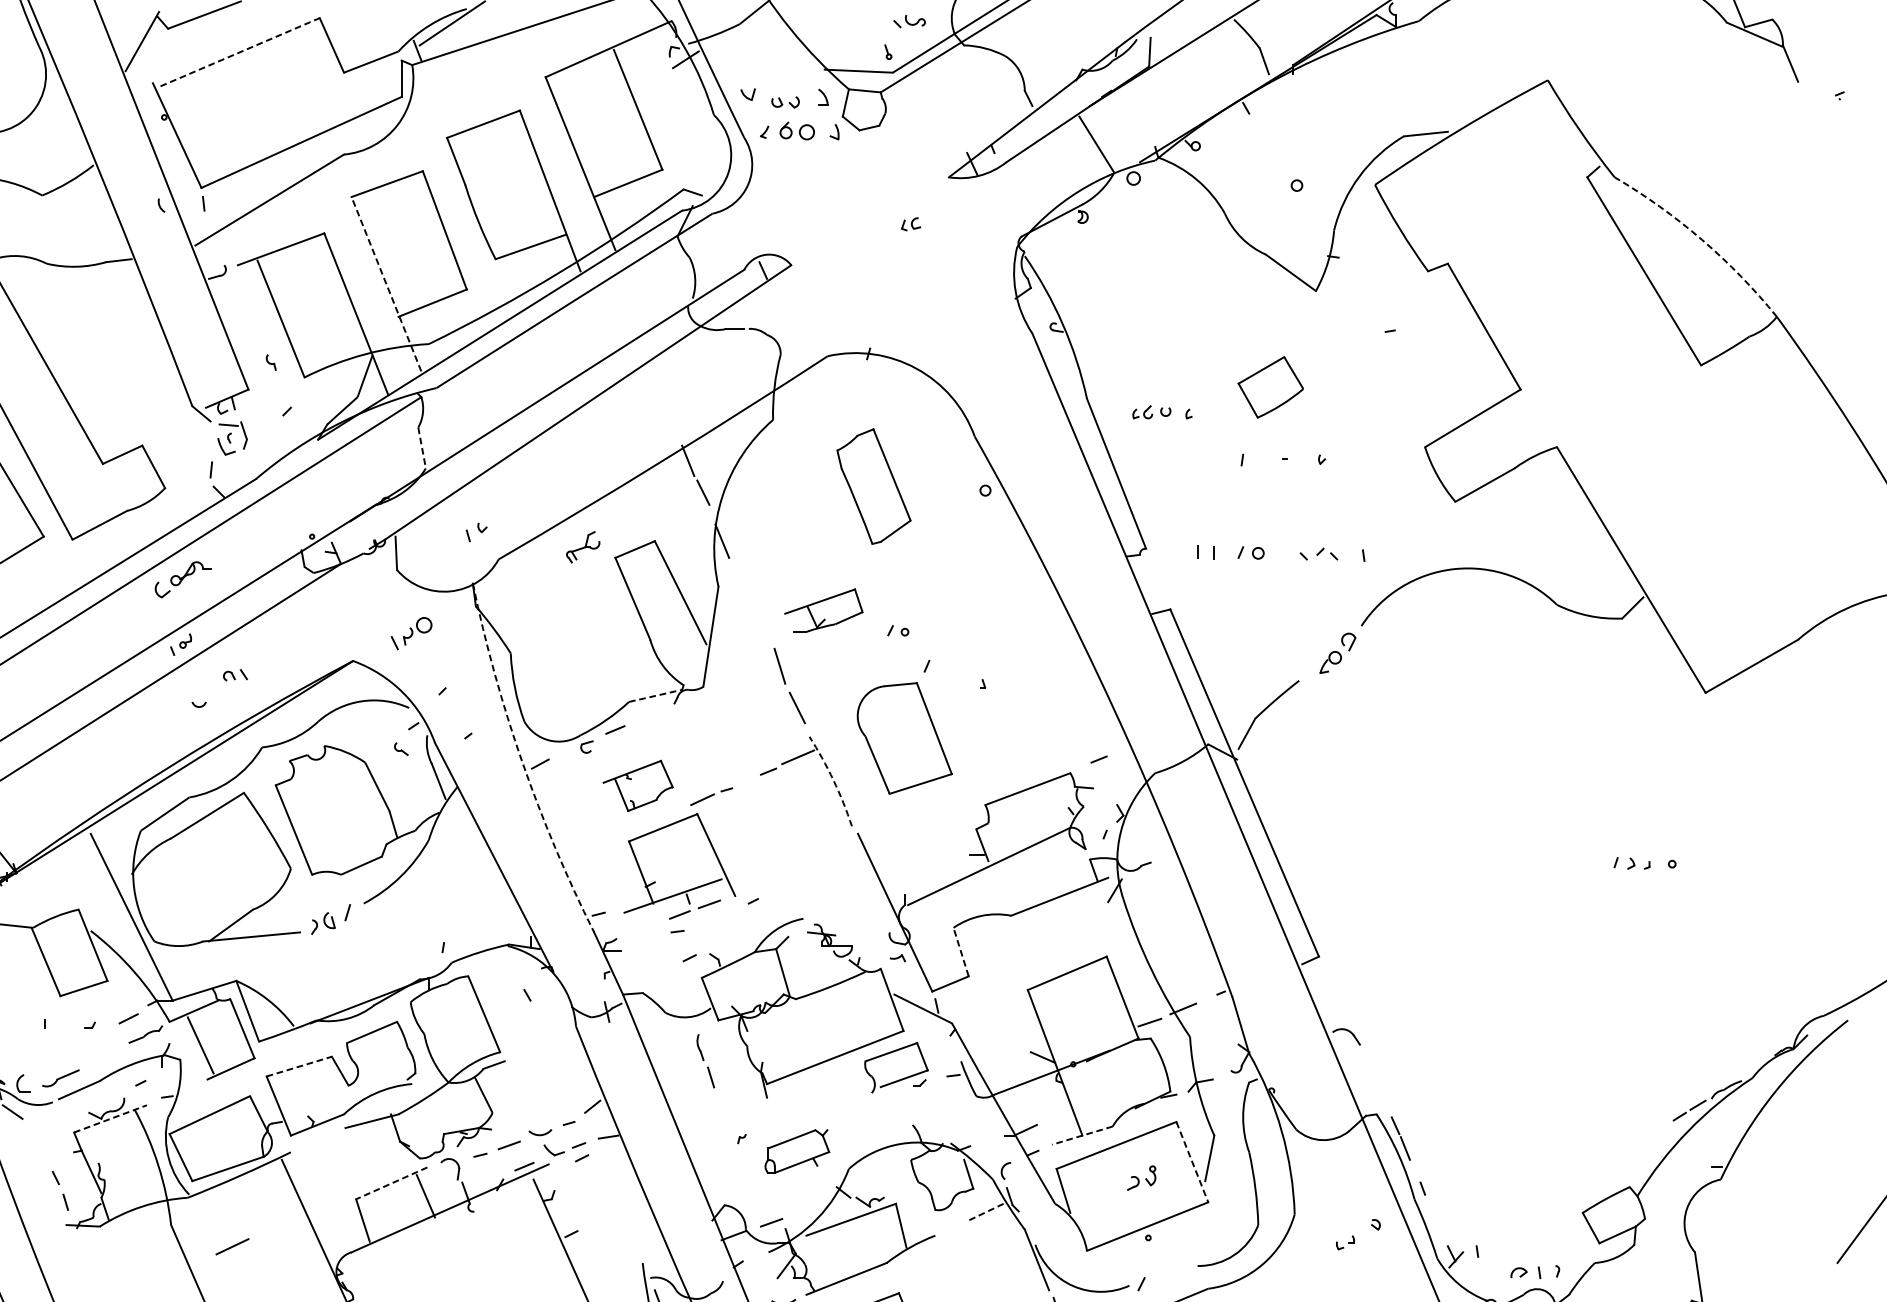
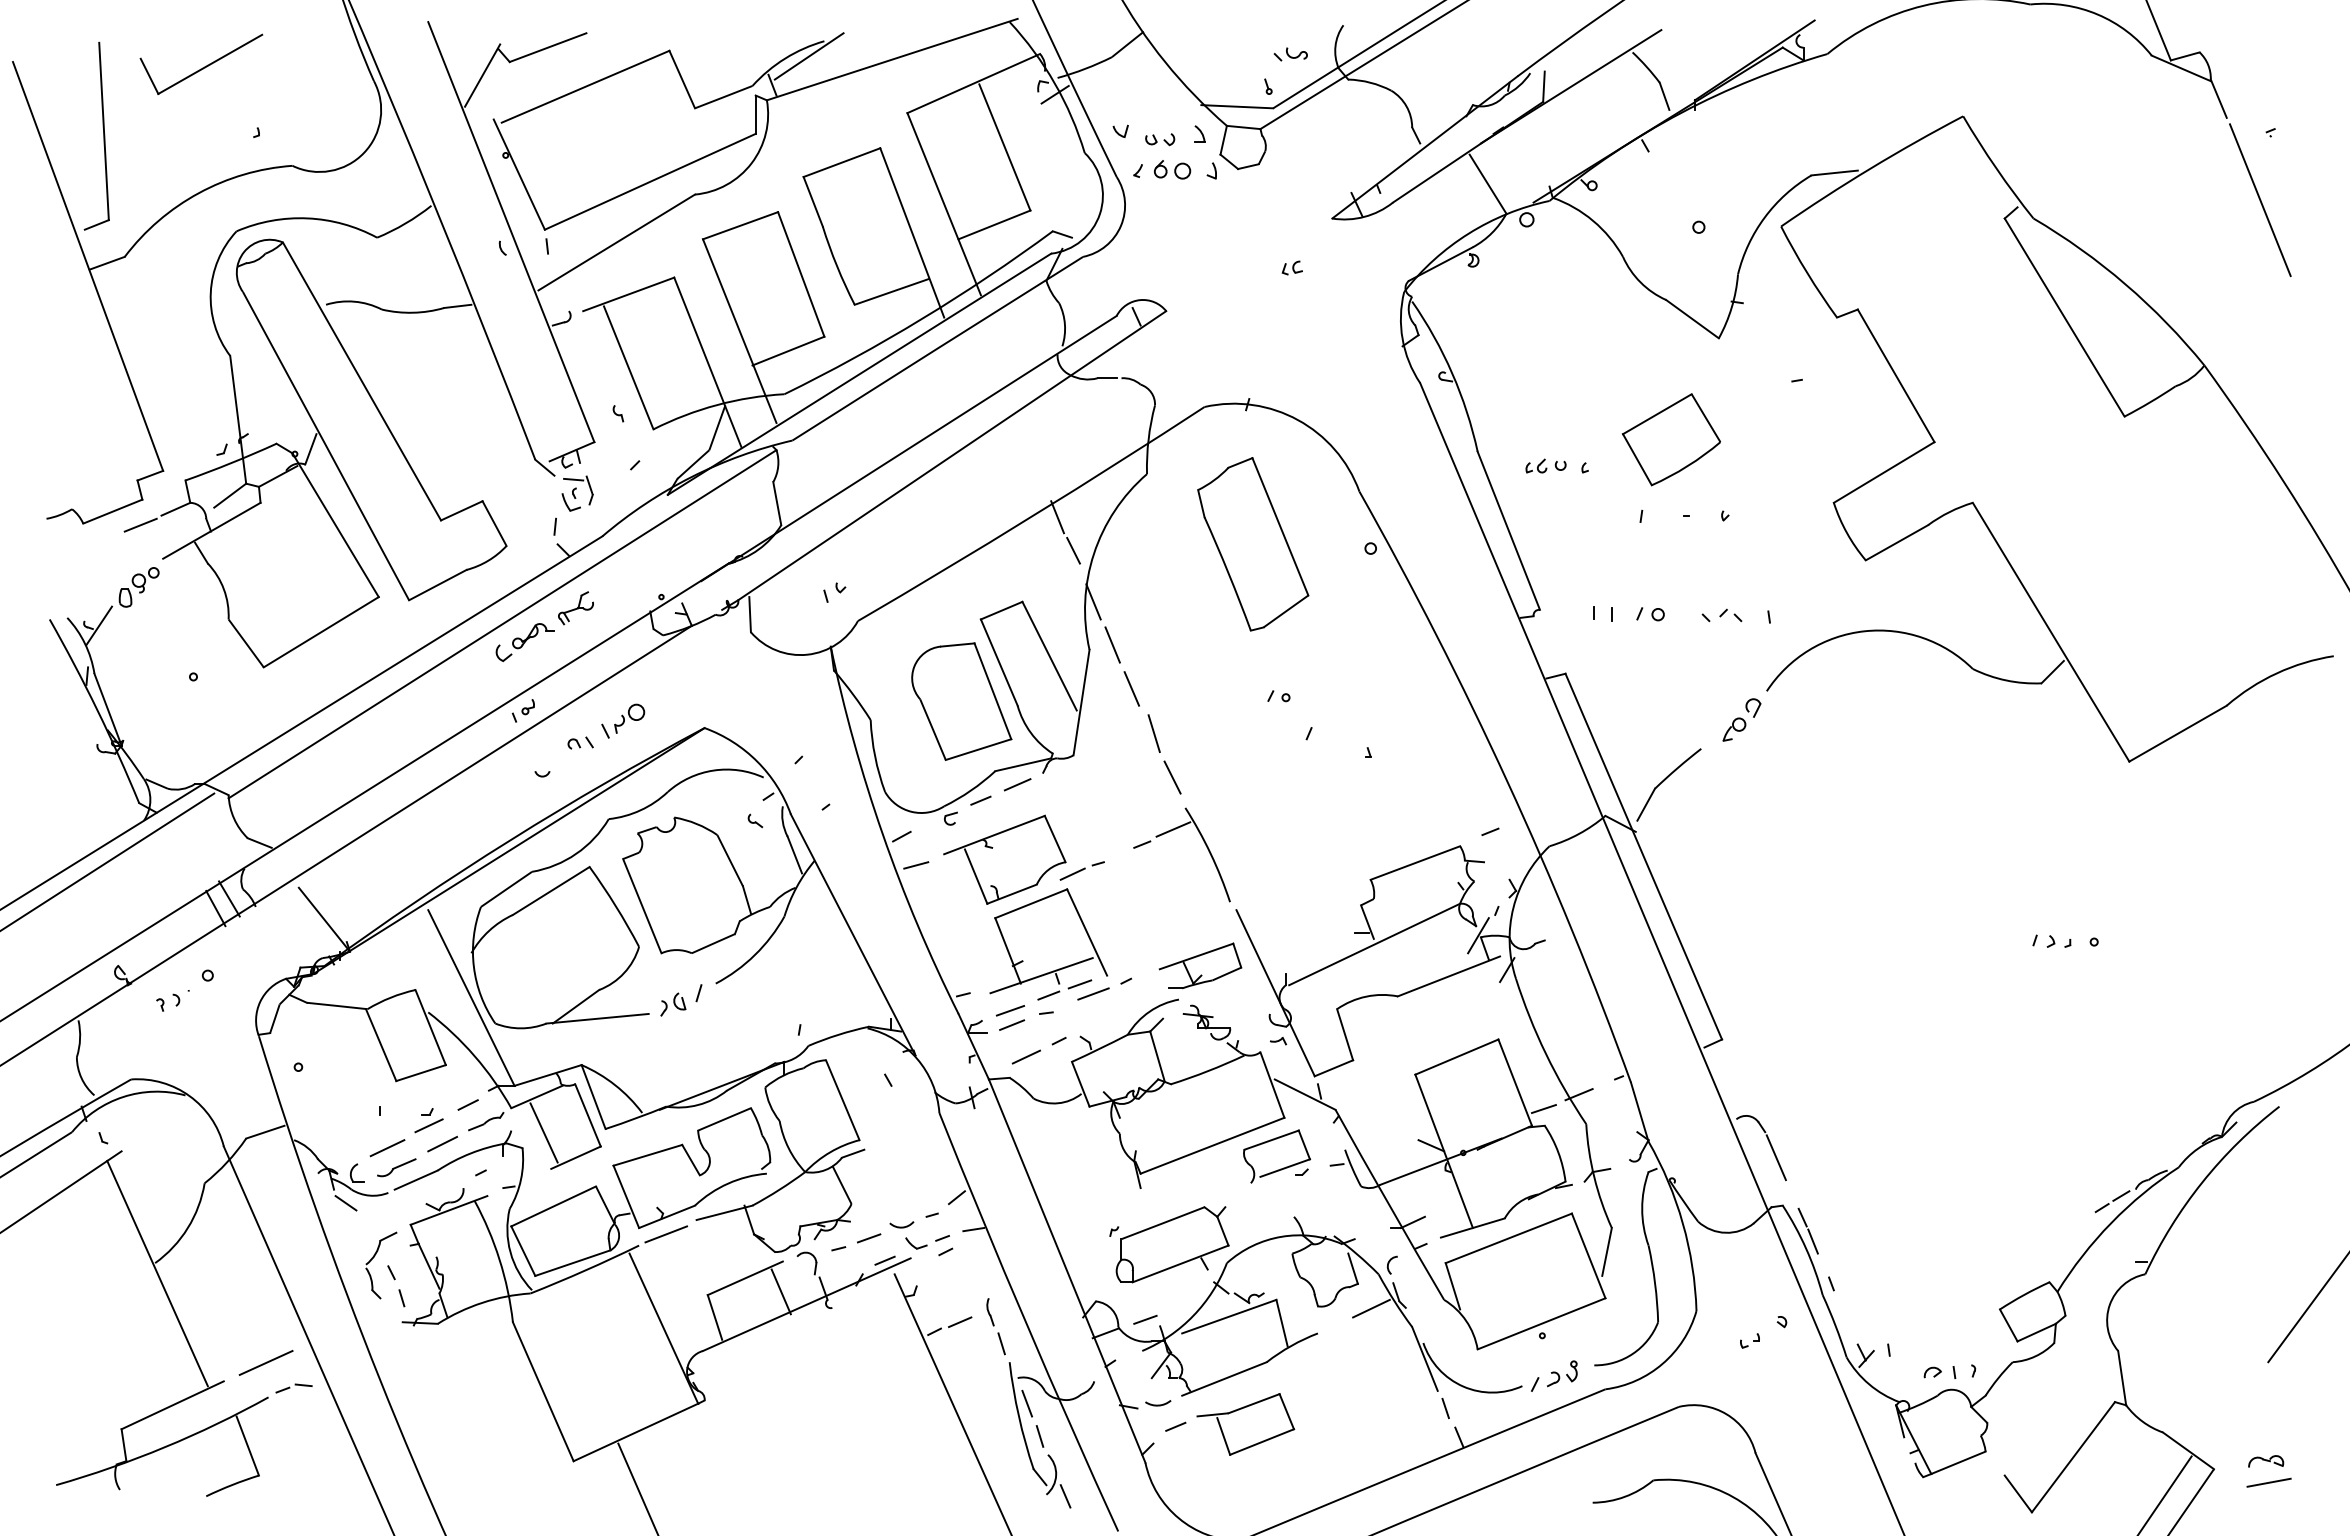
line: (240, 51) -> (586, 86), dashed -> solid
line: (1829, 160) -> (2259, 200), added
arc: (1701, 239) -> (2125, 284), dashed -> solid
line: (386, 284) -> (739, 331), dashed -> solid
part: (1270, 387) -> (1670, 439), size x1.43
line: (422, 447) -> (777, 503), dashed -> solid
part: (874, 486) -> (1253, 544), size x1.43
part: (582, 547) -> (575, 608), moved
line: (740, 581) -> (1112, 644), added
part: (823, 610) -> (1200, 965), moved
line: (758, 623) -> (1131, 688), added
part: (411, 632) -> (623, 720), moved
line: (655, 695) -> (1023, 764), dashed -> solid
line: (650, 714) -> (1017, 784), added
part: (904, 738) -> (961, 701), moved
arc: (521, 762) -> (882, 834), dashed -> solid
arc: (833, 780) -> (1210, 853), dashed -> solid
part: (637, 785) -> (1004, 859), size x1.67
line: (554, 791) -> (916, 865), added
line: (1087, 857) -> (1478, 935), added
line: (722, 912) -> (1093, 993), added
line: (643, 929) -> (1010, 1010), added
line: (645, 942) -> (1012, 1024), added
line: (961, 951) -> (1345, 1034), dashed -> solid
line: (657, 972) -> (1025, 1056), added
line: (91, 1038) -> (428, 1125), added
line: (104, 1055) -> (442, 1143), added
part: (705, 1061) -> (995, 1326), moved
line: (298, 1066) -> (647, 1155), dashed -> solid
line: (1369, 1068) -> (1775, 1157), added
line: (110, 1118) -> (449, 1210), dashed -> solid
line: (1082, 1136) -> (1472, 1228), dashed -> solid
line: (316, 1141) -> (666, 1234), added
part: (797, 1151) -> (1172, 1244), size x1.67
line: (1192, 1161) -> (1588, 1255), dashed -> solid
part: (39, 1163) -> (374, 1257), added
part: (1141, 1177) -> (1562, 1373), moved
line: (390, 1183) -> (744, 1278), dashed -> solid
line: (986, 1212) -> (1371, 1308), dashed -> solid
line: (595, 1225) -> (959, 1322), added
line: (232, 1247) -> (387, 1148), moved

